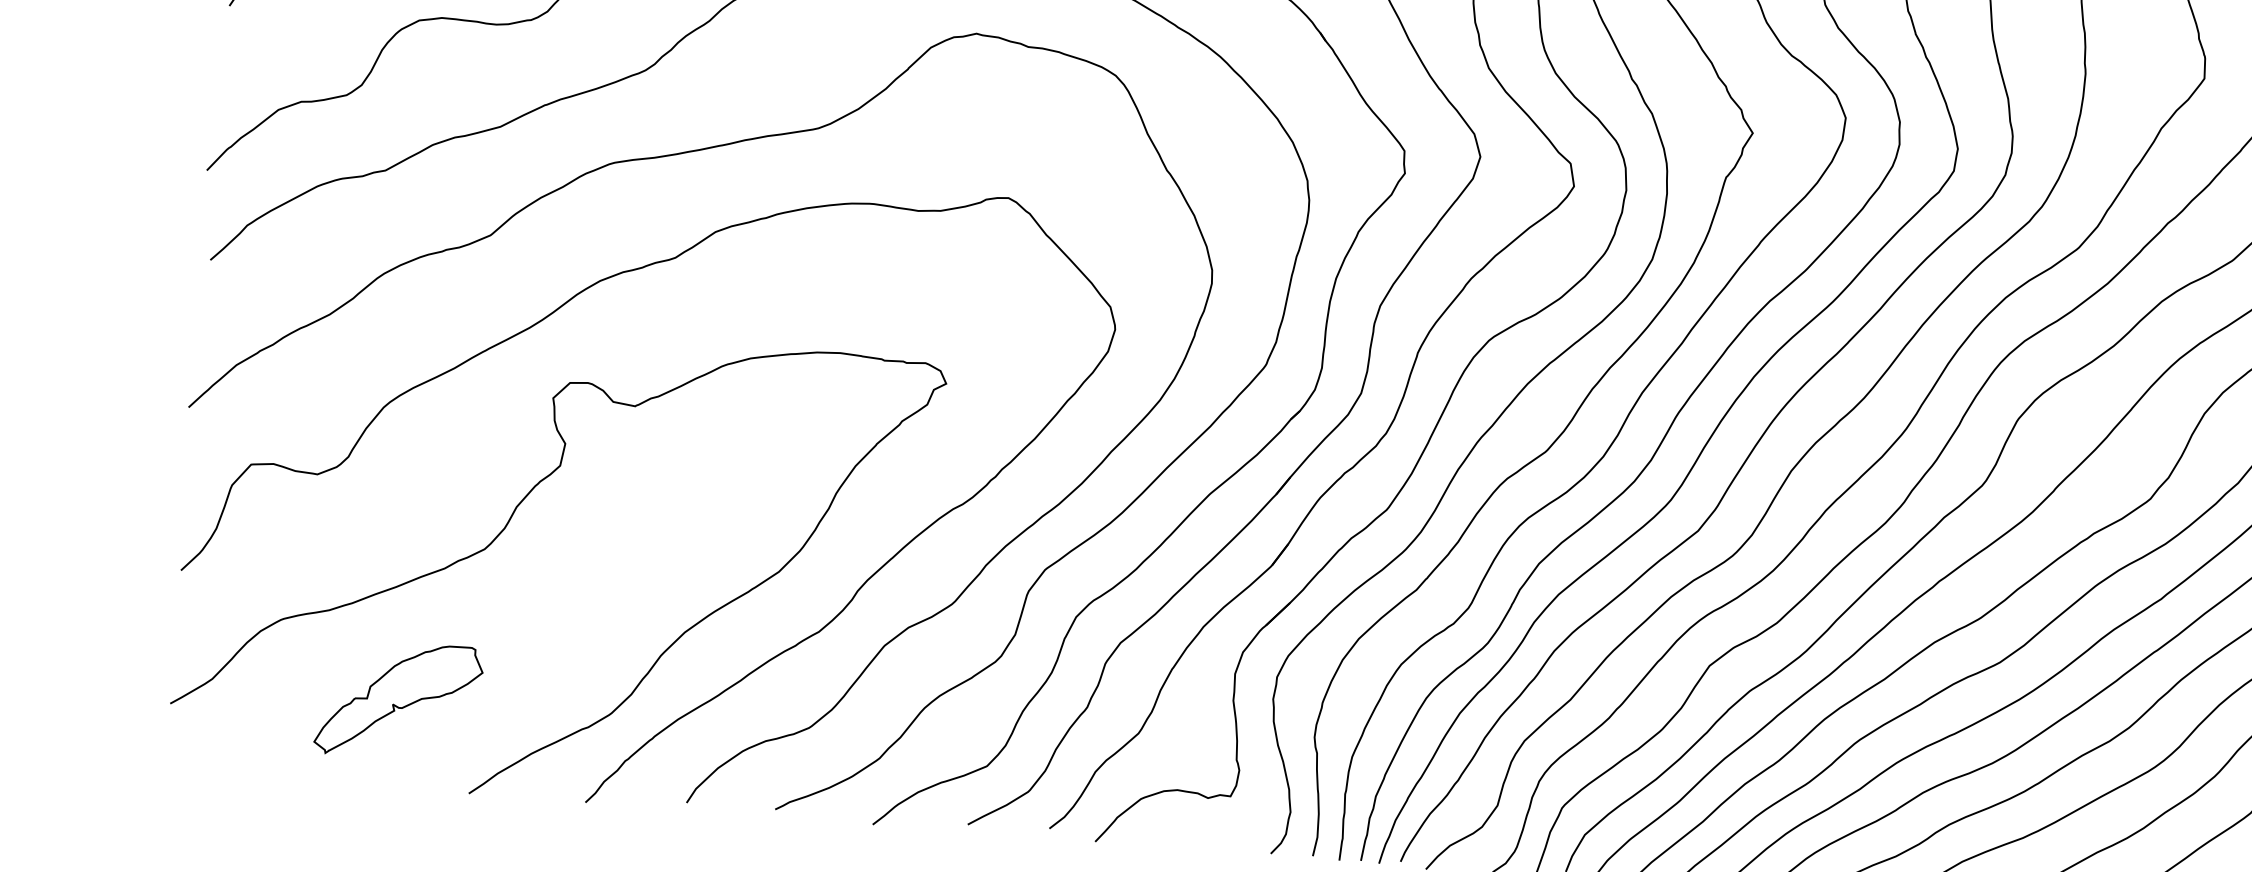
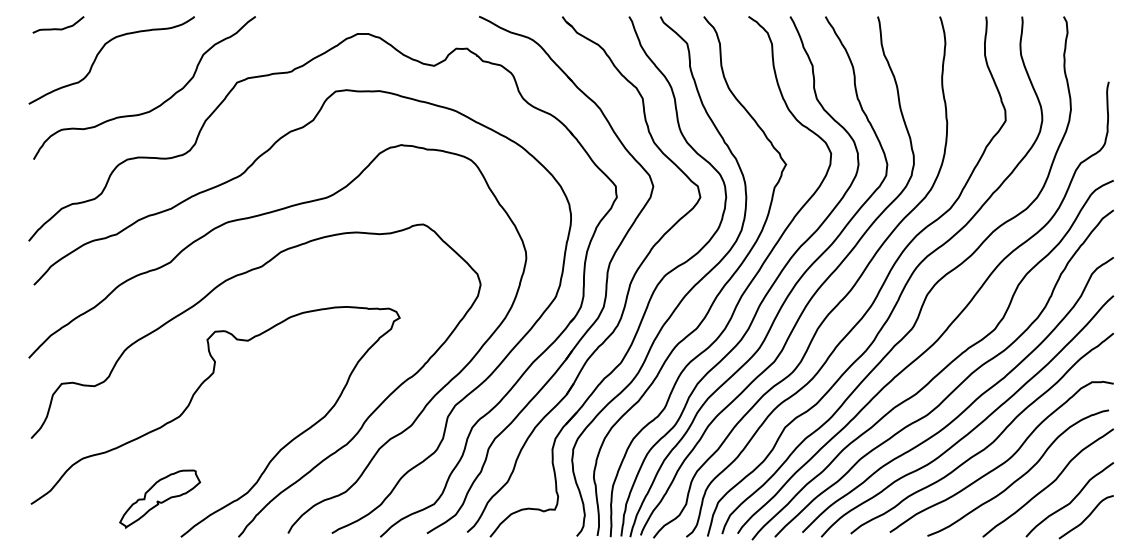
part: (399, 699) -> (160, 498), moved

